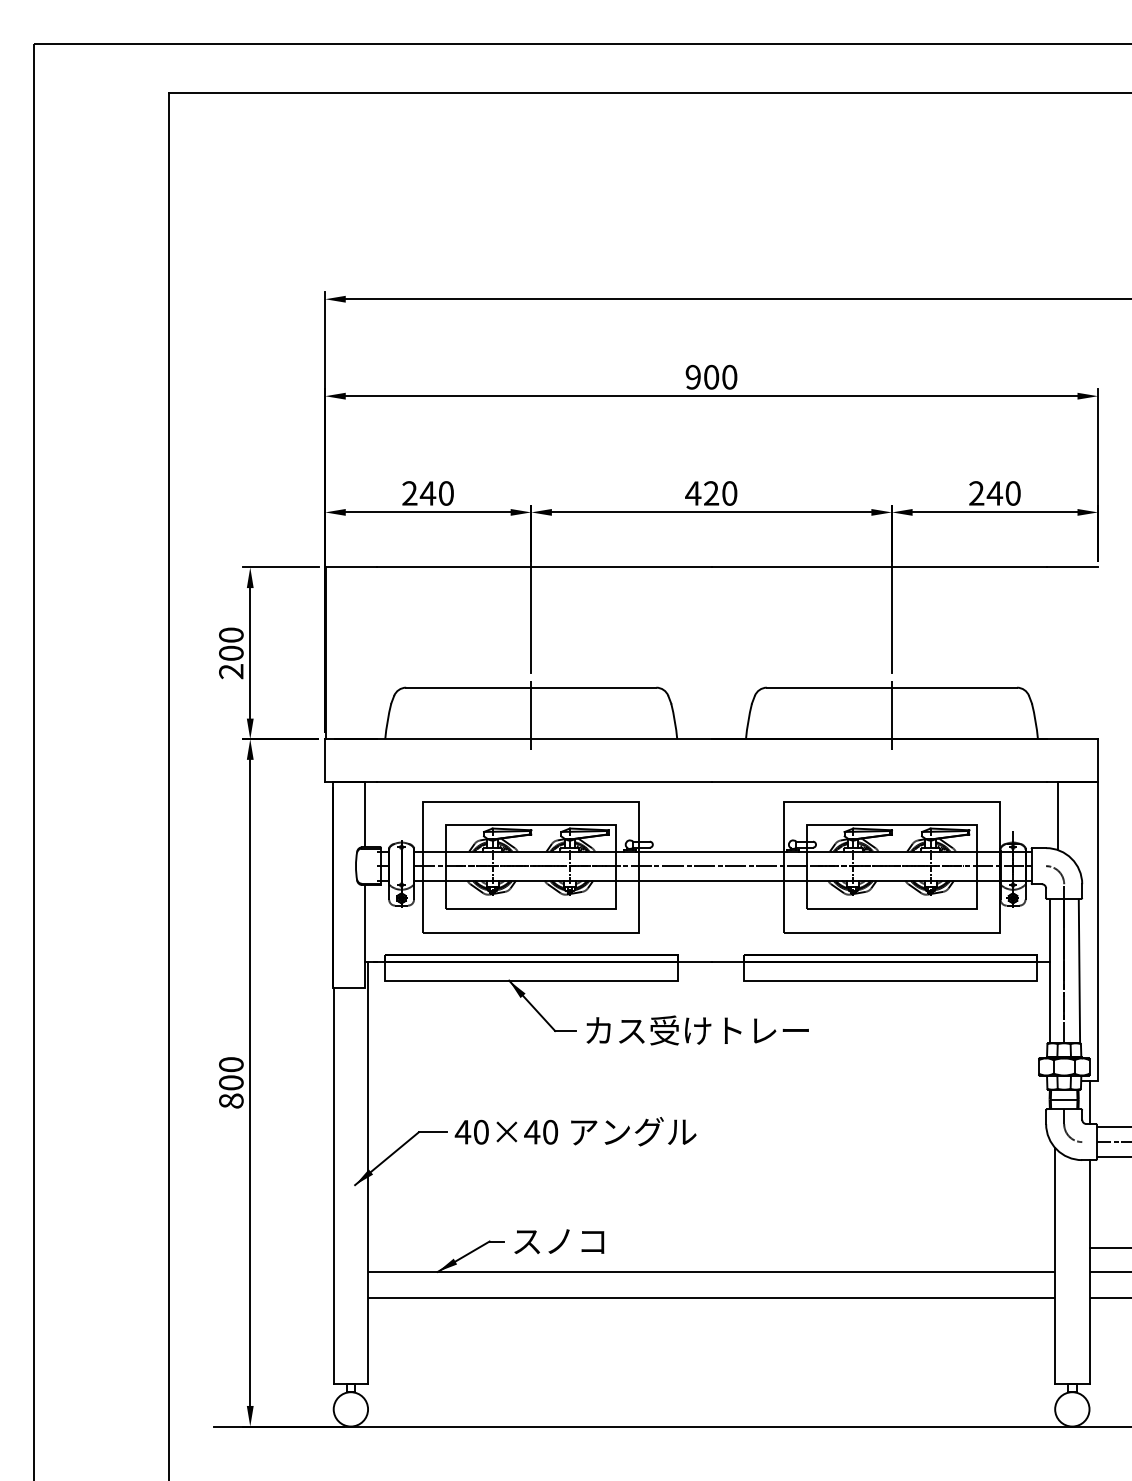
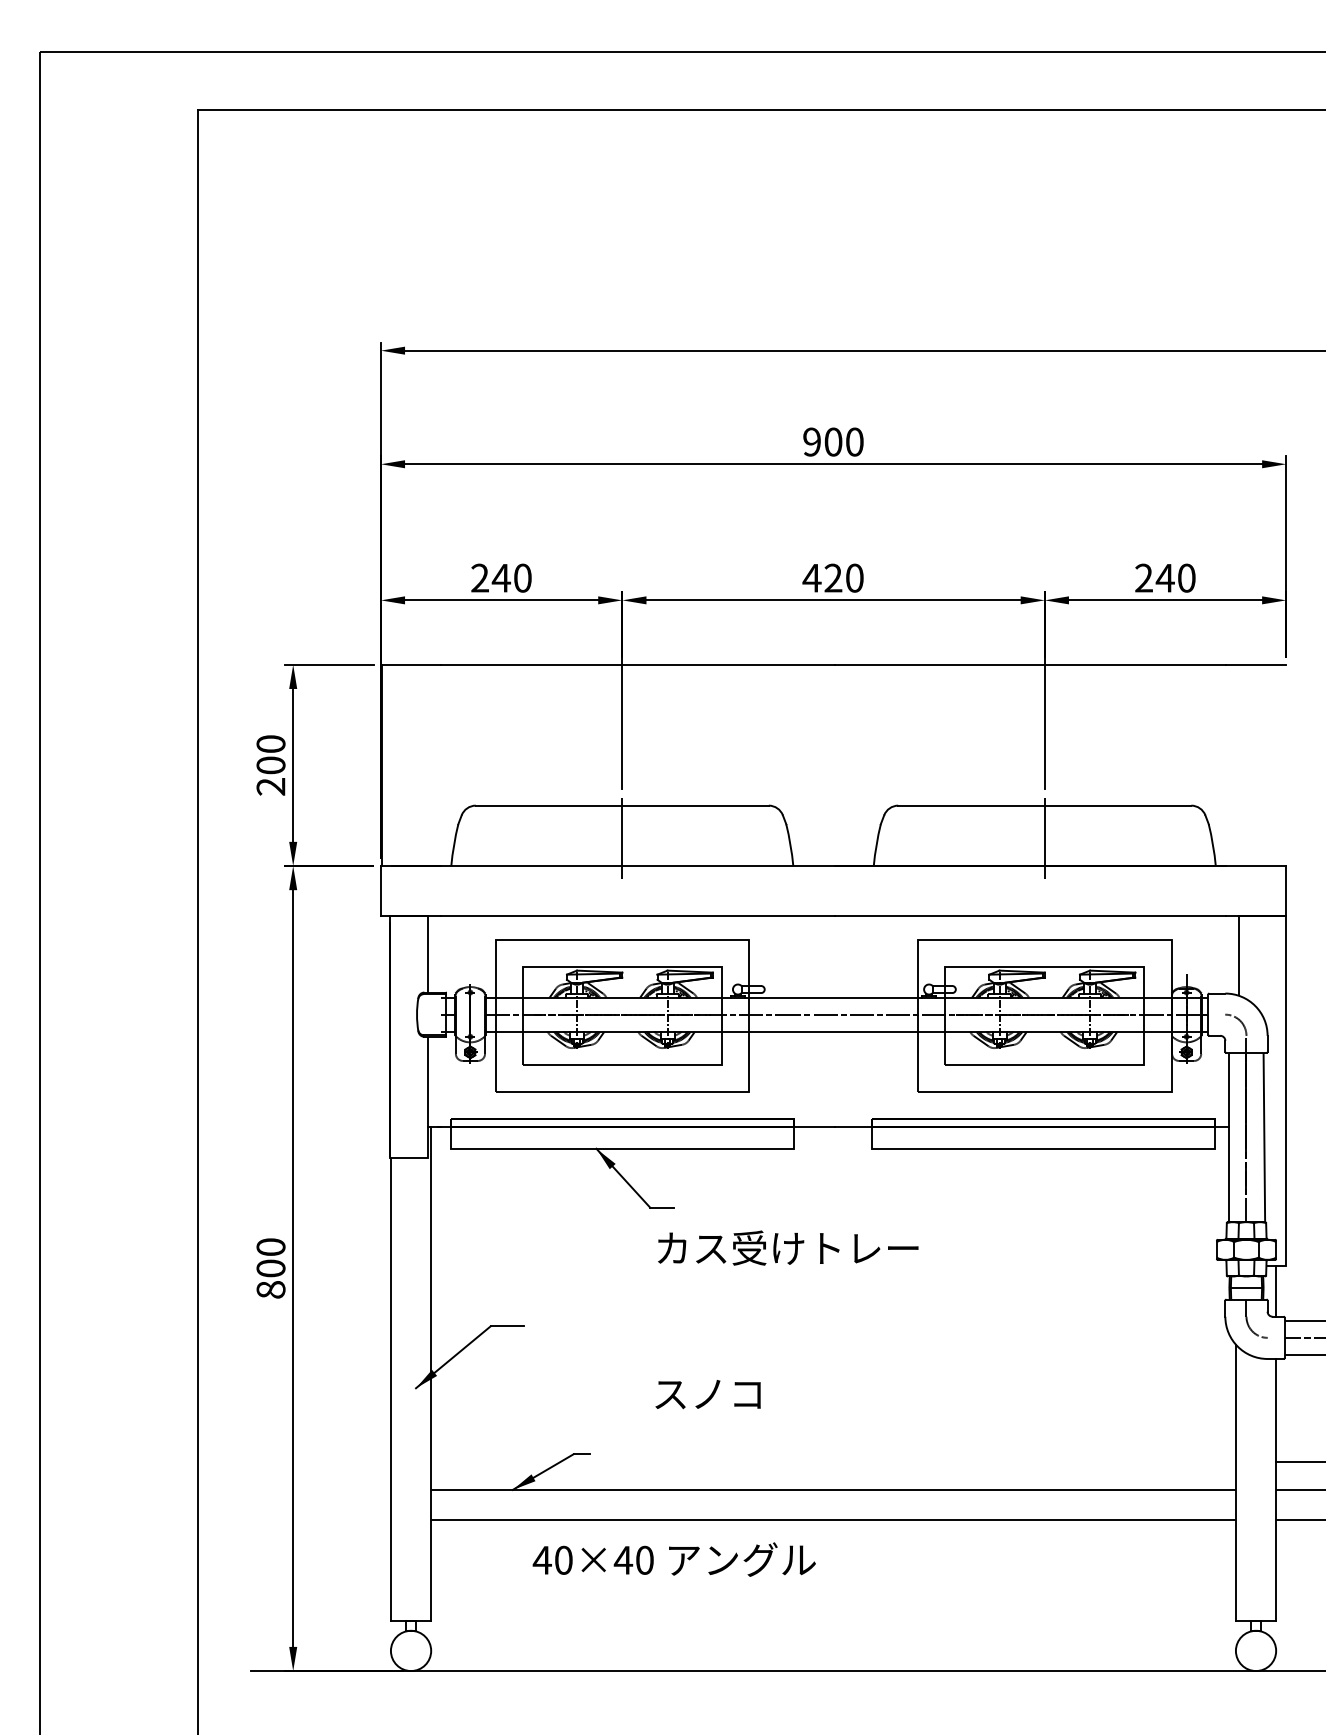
text: (697, 1029) -> (788, 1247), moved
text: (574, 1131) -> (673, 1559), moved
text: (558, 1241) -> (707, 1394), moved

